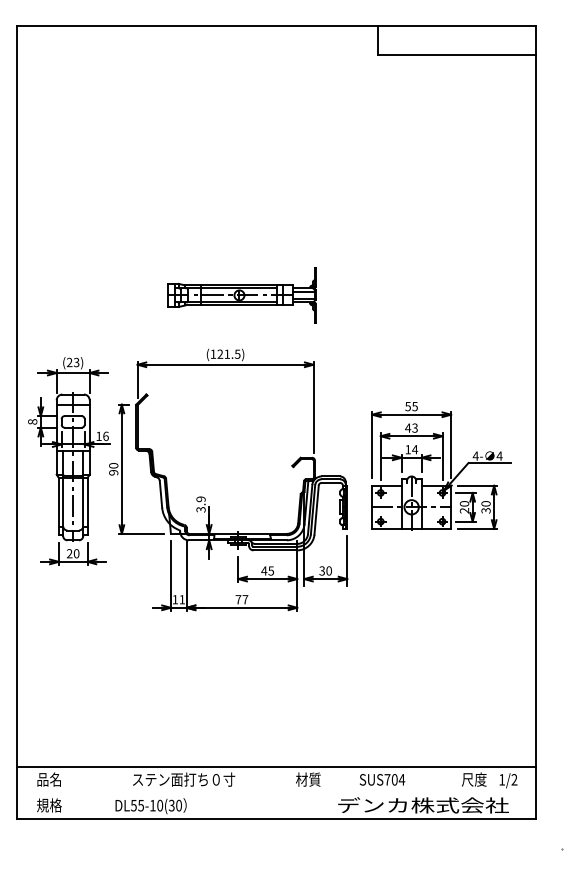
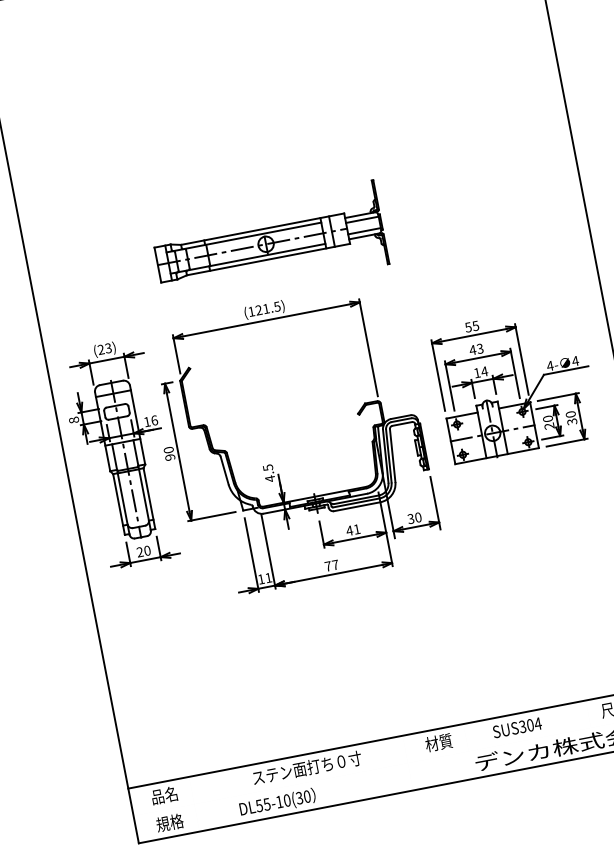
part: (241, 295) -> (269, 243), size x1.43
text: (200, 504) -> (268, 473), 3.9 -> 4.5
text: (271, 570) -> (357, 528), 45 -> 41
text: (387, 779) -> (522, 726), SUS704 -> SUS304

